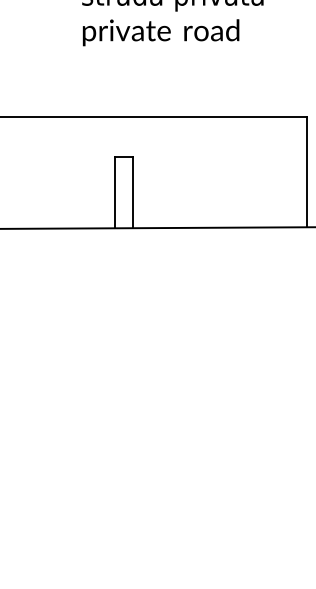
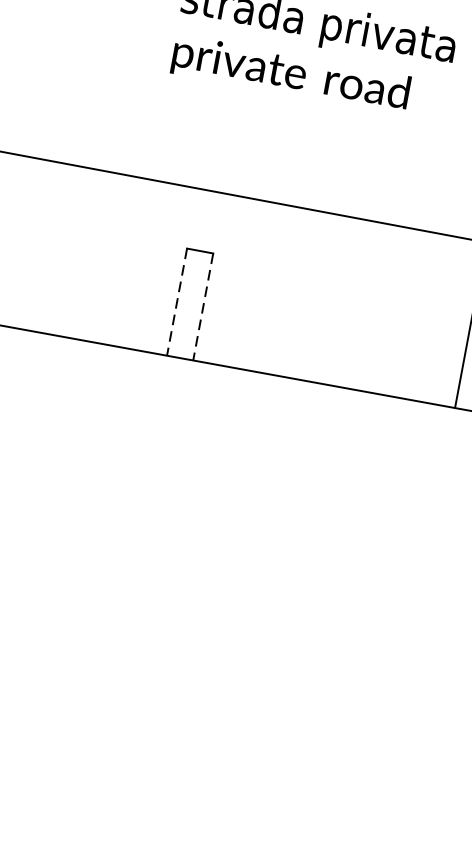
line: (115, 192) -> (177, 302), solid -> dashed
line: (132, 192) -> (203, 306), solid -> dashed

